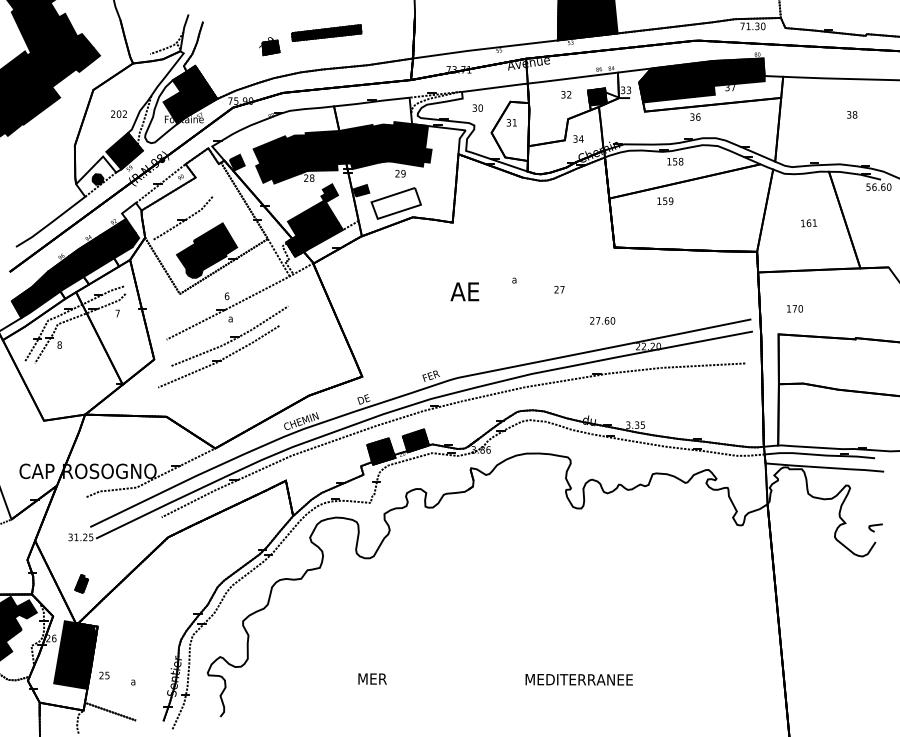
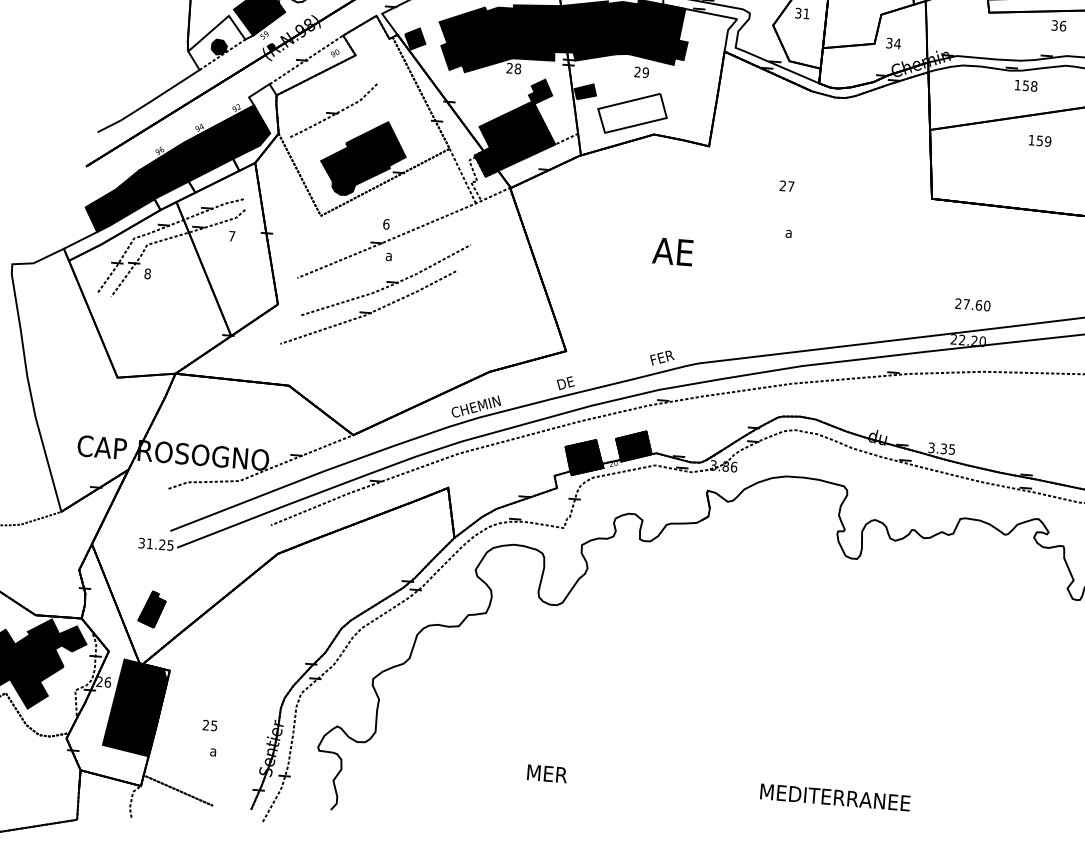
text: (665, 200) -> (1040, 139), moved
text: (559, 289) -> (787, 185), moved
text: (464, 291) -> (672, 251), moved
text: (602, 320) -> (972, 304), moved
part: (81, 583) -> (151, 608), size x1.43
text: (104, 675) -> (210, 725), moved

